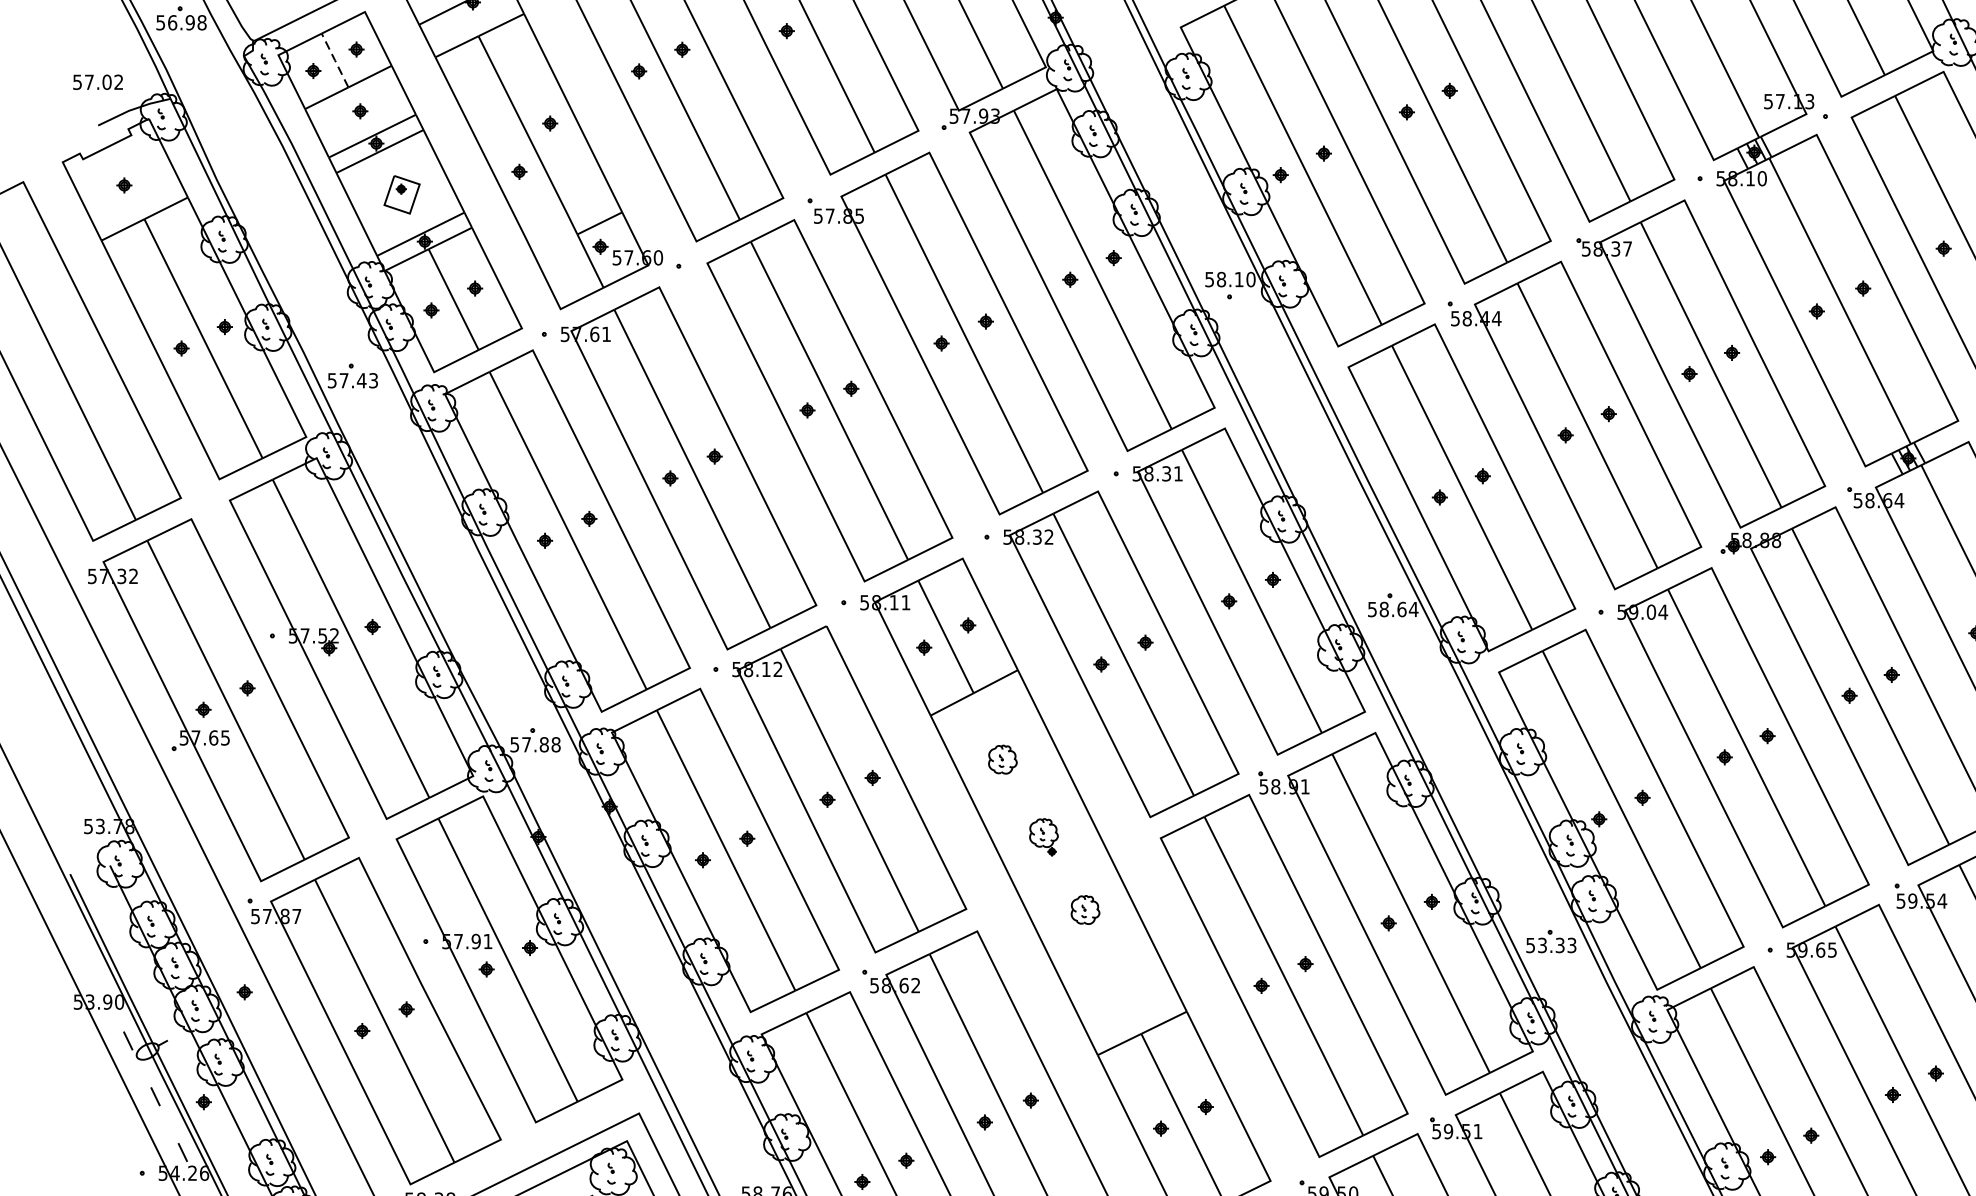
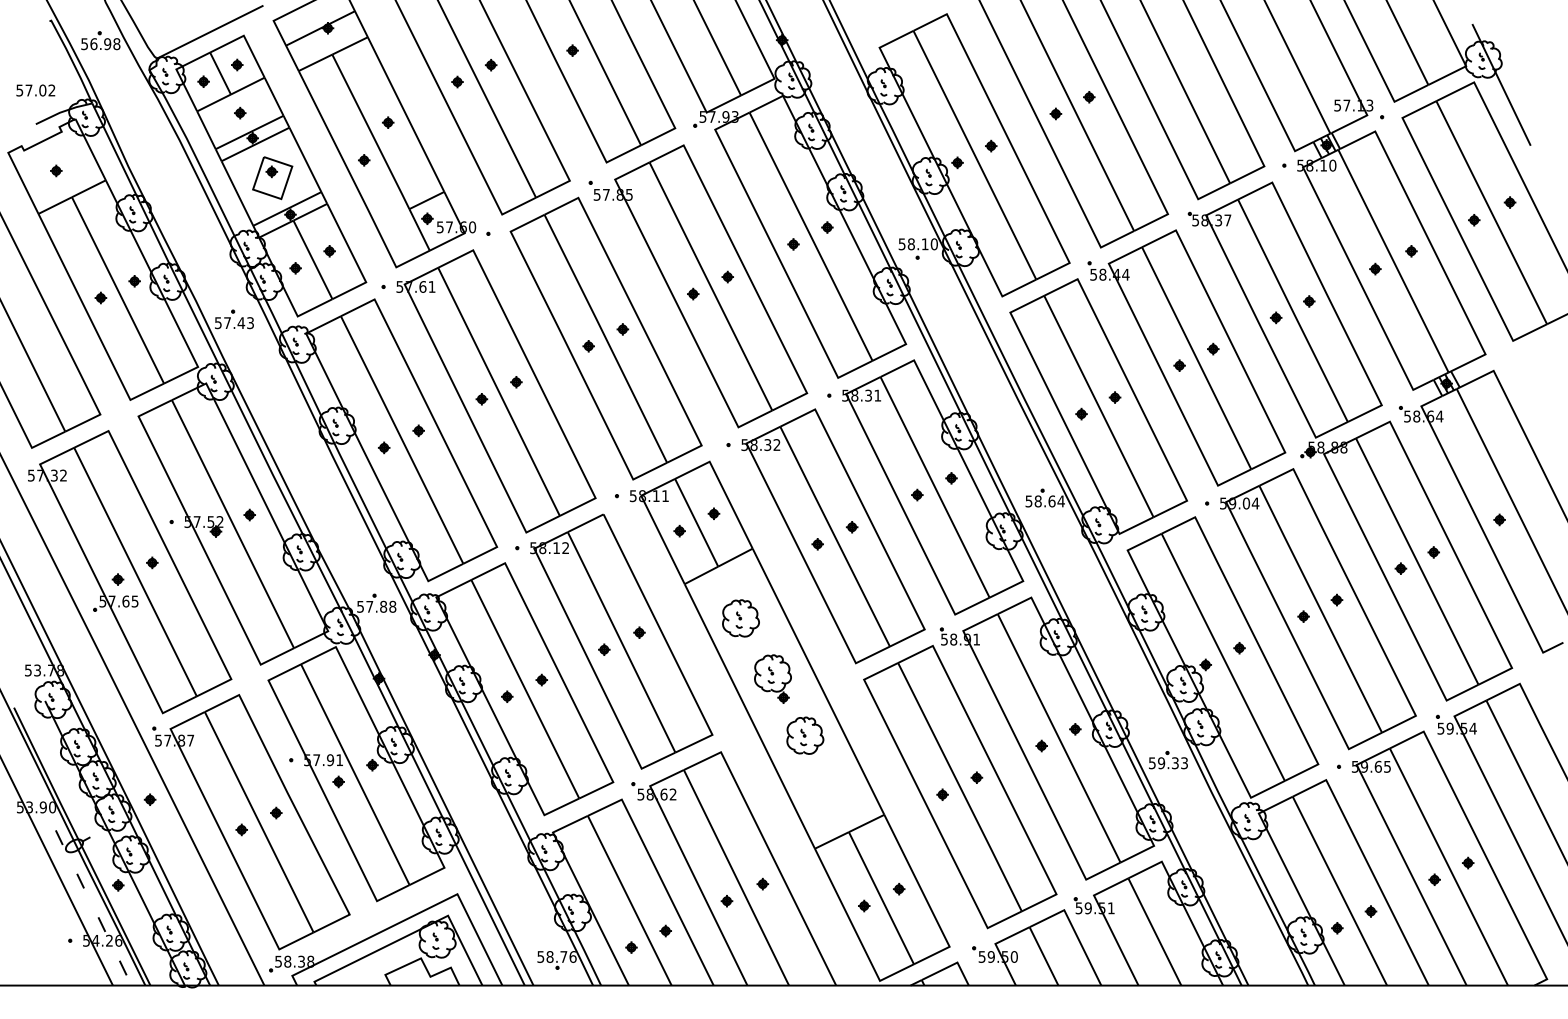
line: (335, 60) -> (220, 73), dashed -> solid
part: (401, 195) -> (272, 178), size x1.43
part: (1002, 759) -> (740, 618), size x1.67
part: (1043, 836) -> (772, 678), size x1.67
part: (1085, 909) -> (805, 735), size x1.67
text: (1542, 944) -> (1161, 762), 53.33 -> 59.33

